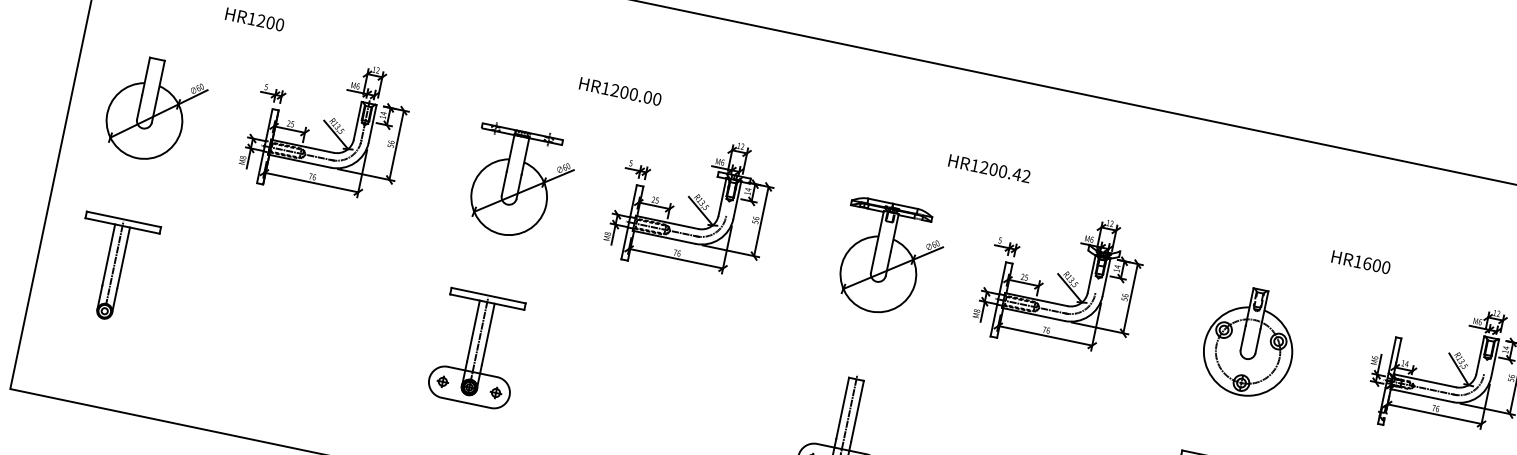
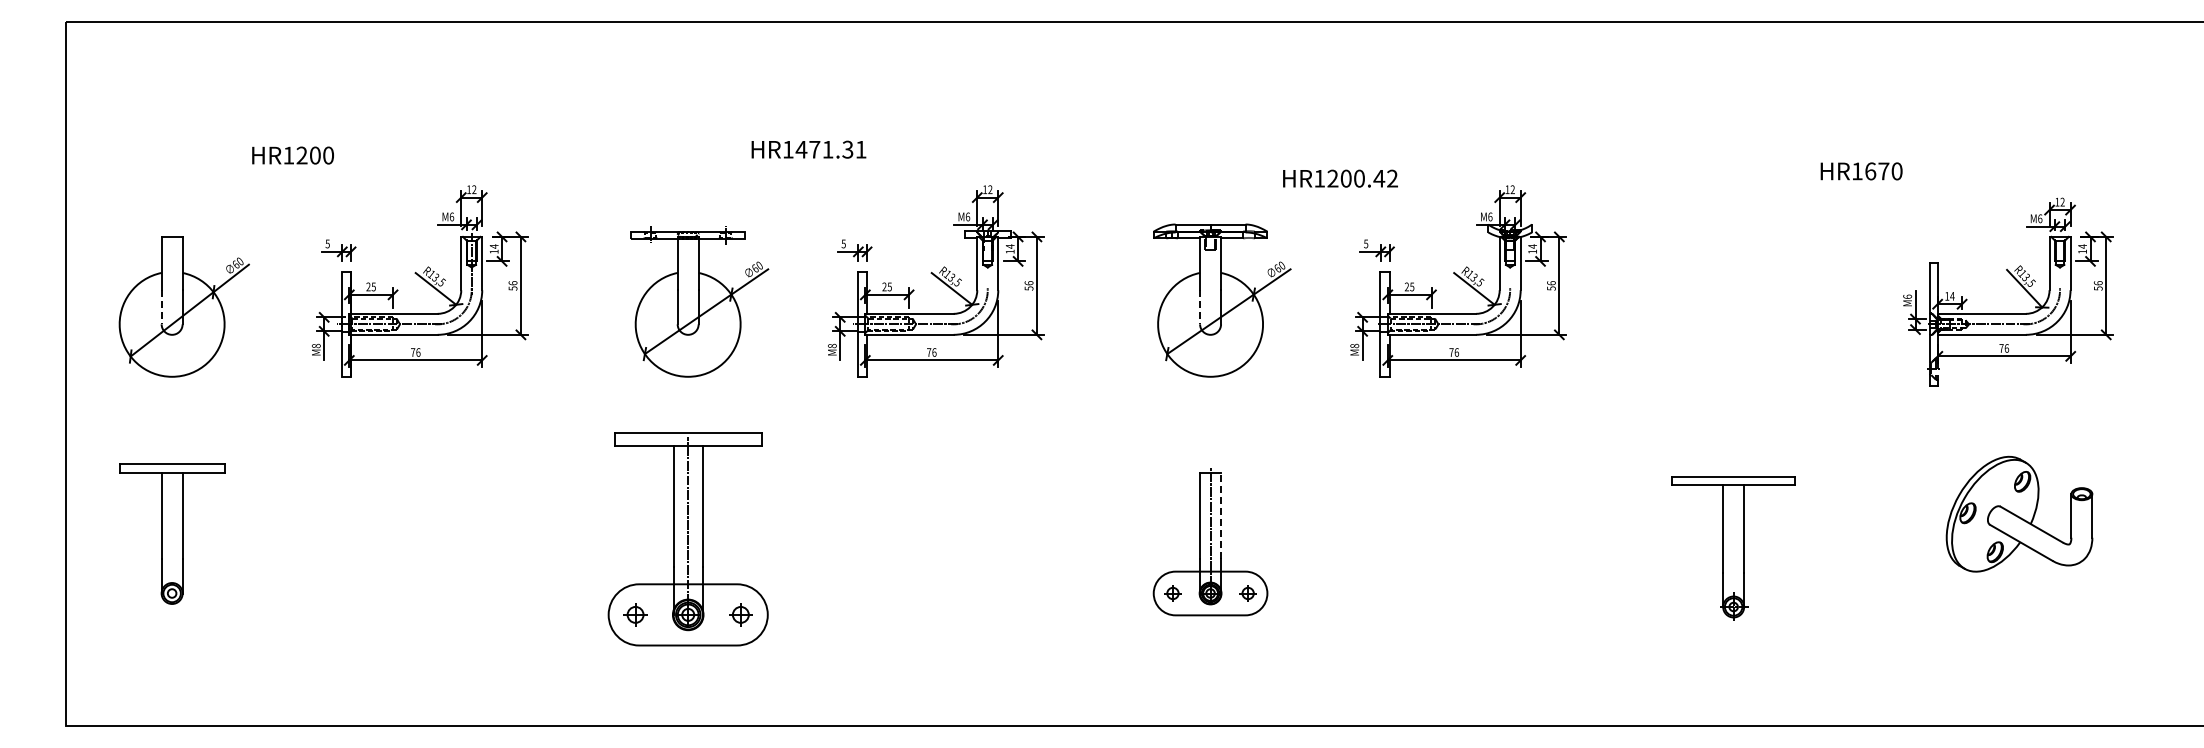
text: (635, 94) -> (830, 149), HR1200.00 -> HR1471.31
line: (139, 107) -> (161, 307), solid -> dashed
text: (989, 168) -> (1340, 178), moved
line: (873, 260) -> (1200, 307), solid -> dashed
line: (115, 263) -> (172, 525), removed
text: (1376, 265) -> (1883, 171), HR1600 -> HR1670
part: (1249, 342) -> (1733, 311), removed
part: (476, 349) -> (687, 539), size x1.4
line: (857, 411) -> (1221, 515), solid -> dashed

